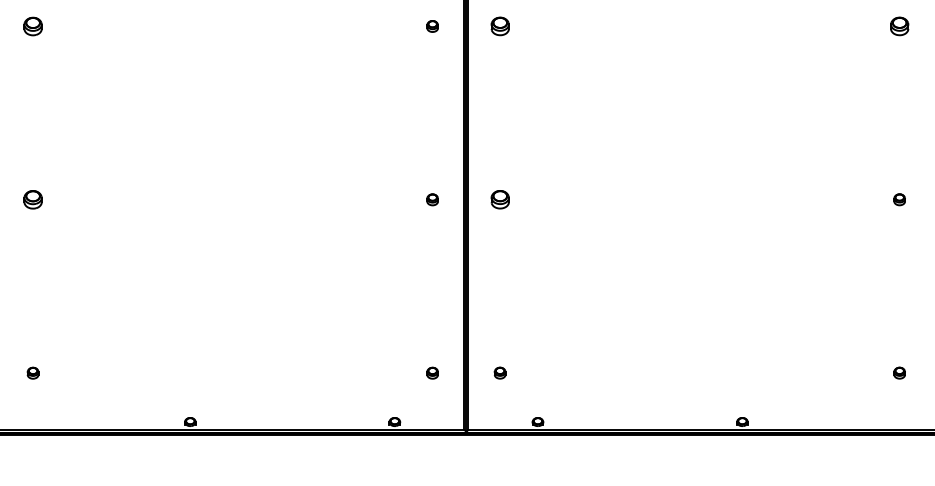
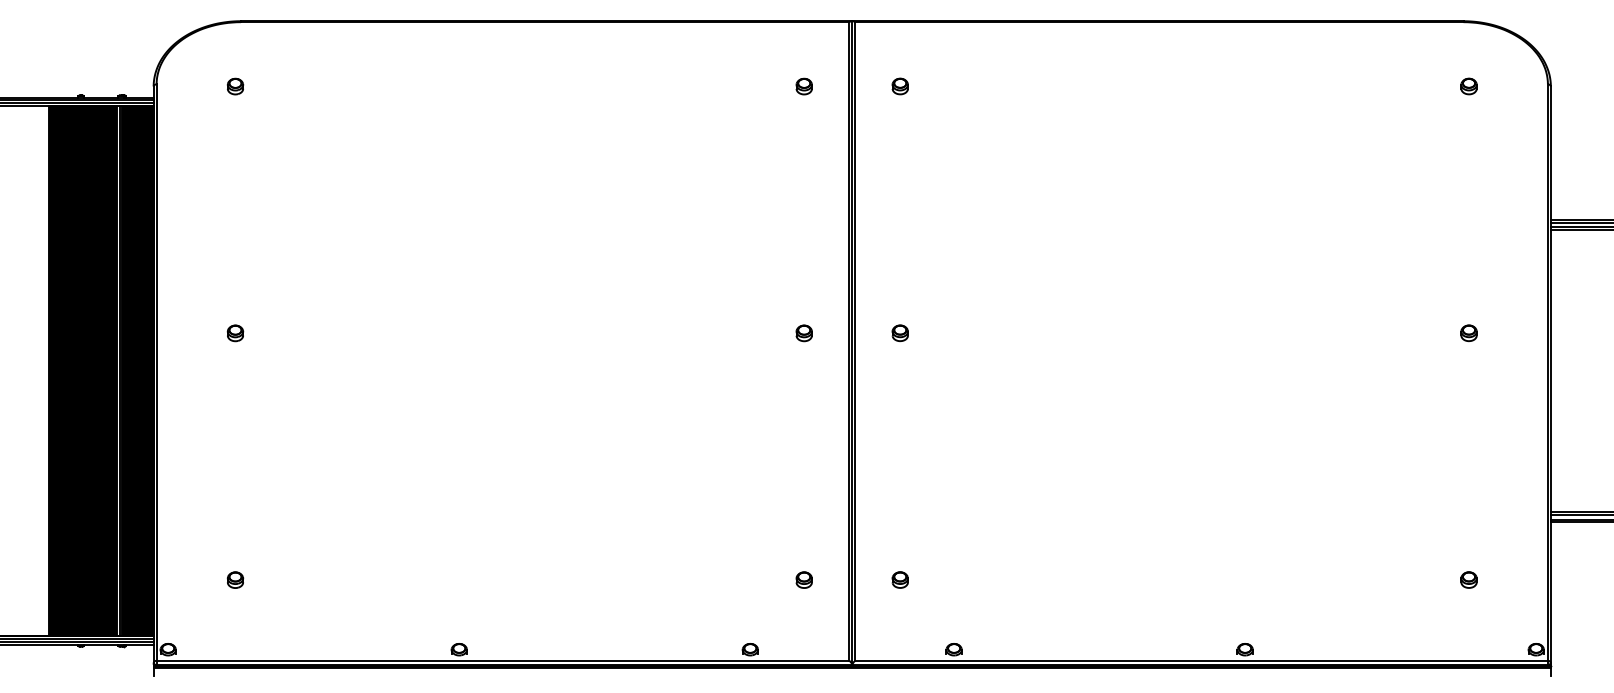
part: (33, 26) -> (235, 86), size x0.62
part: (499, 26) -> (899, 86), size x0.62
part: (899, 26) -> (1468, 86), size x0.62
part: (33, 199) -> (235, 333), size x0.62
part: (499, 199) -> (899, 333), size x0.62

